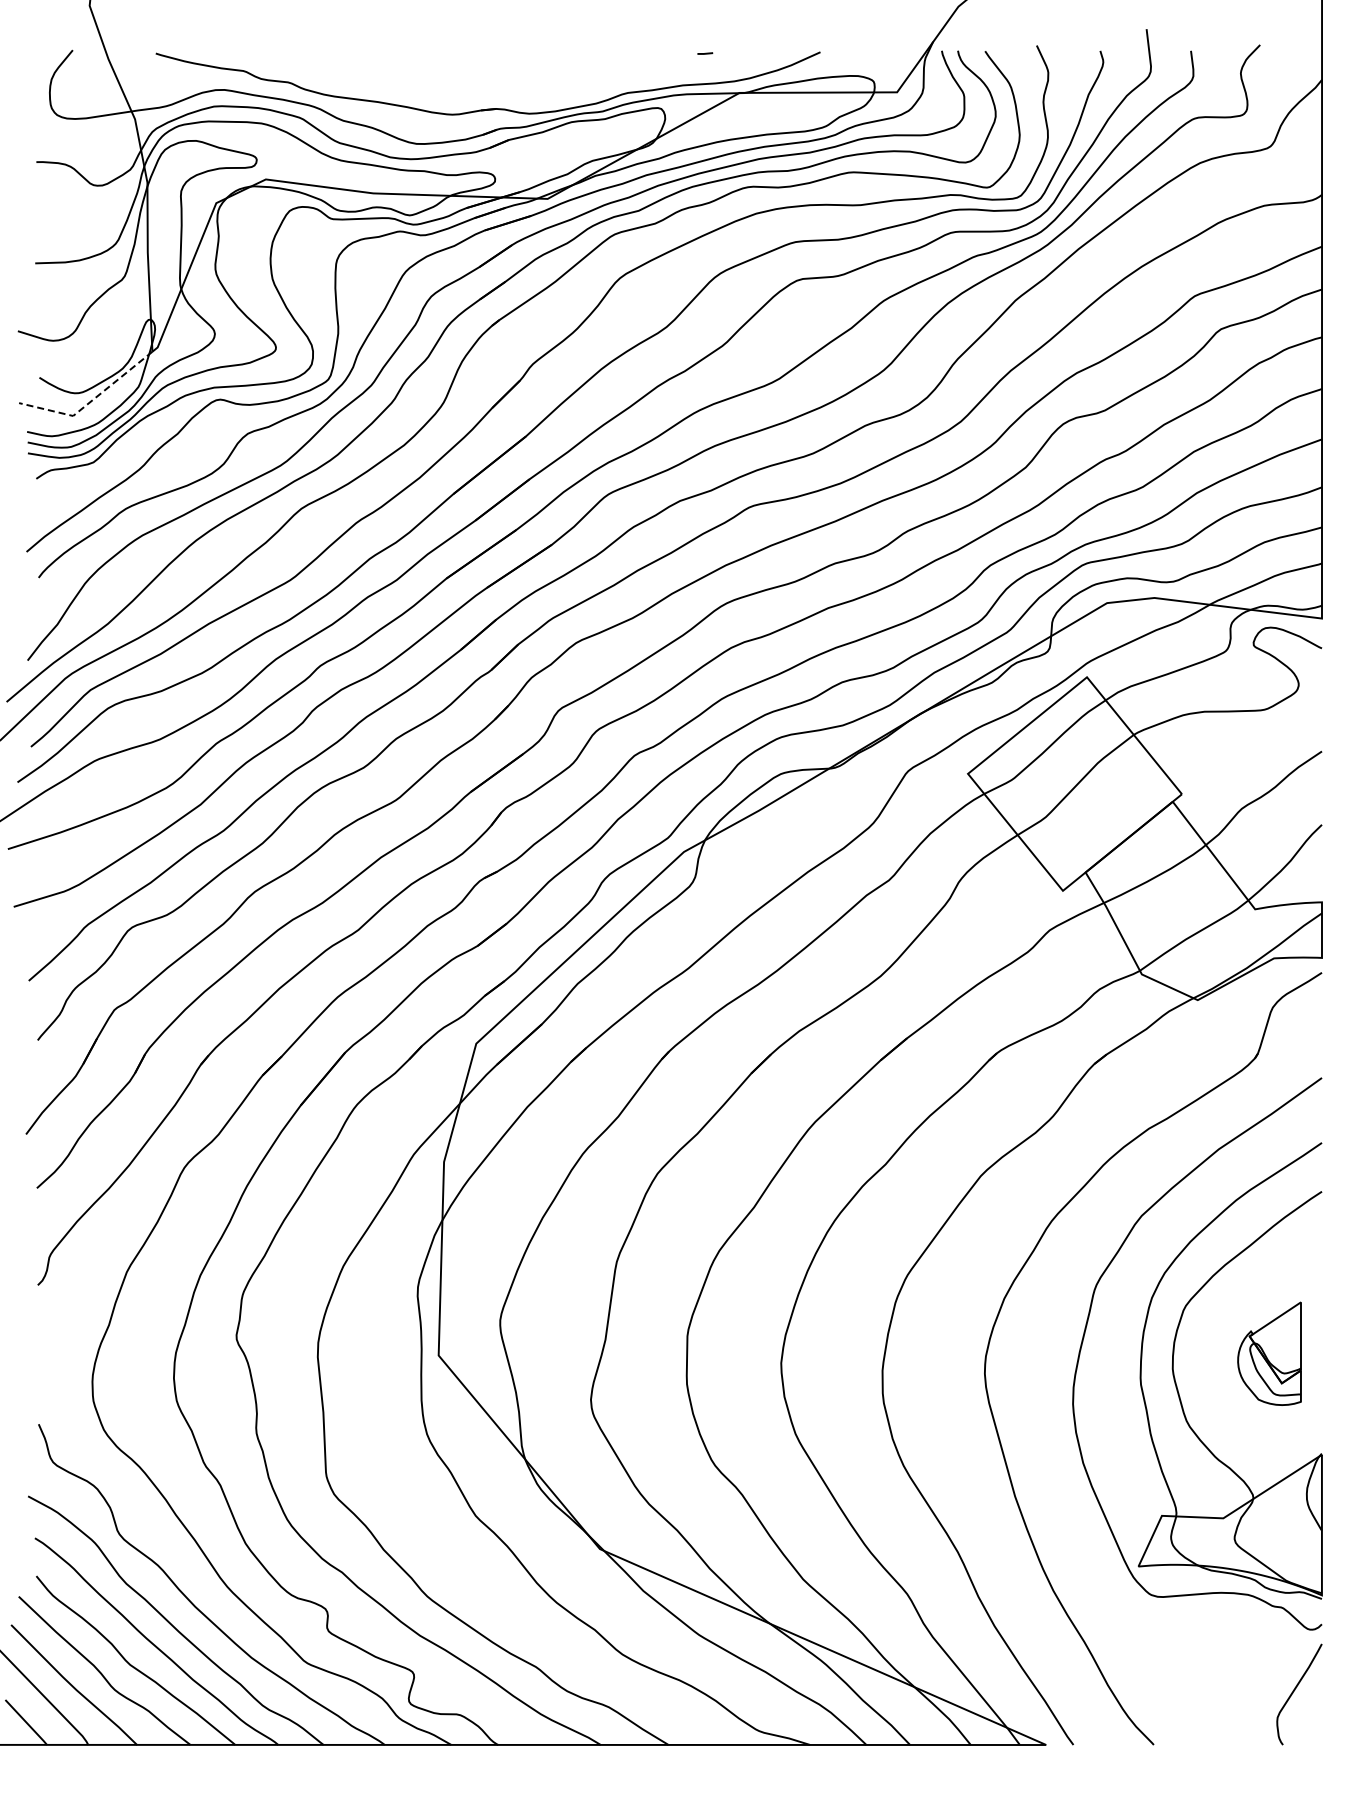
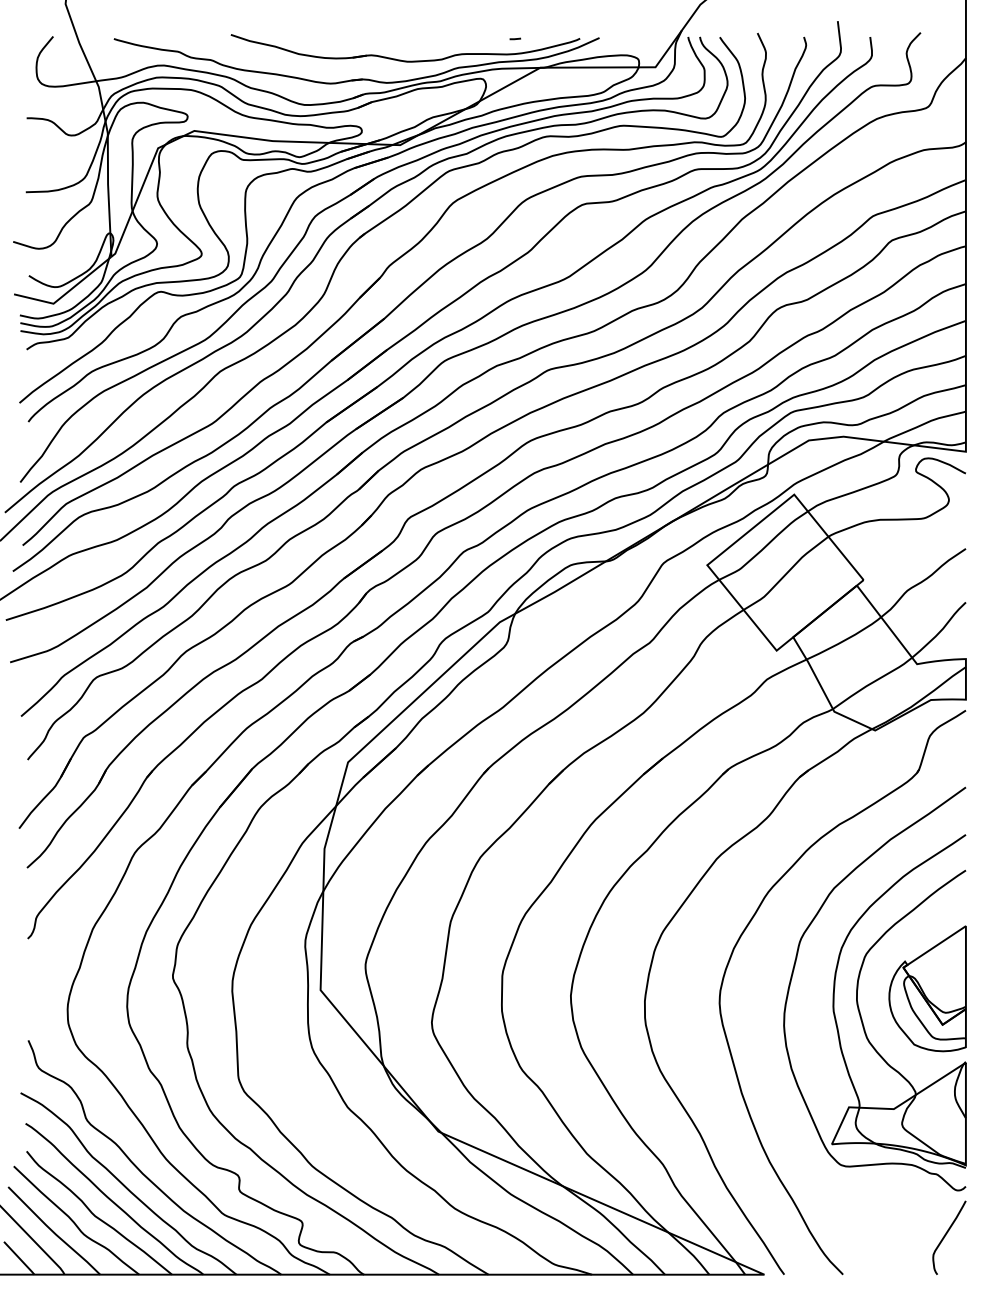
part: (550, 82) -> (402, 60), added
line: (90, 401) -> (66, 293), dashed -> solid
part: (1269, 1353) -> (927, 988), size x1.67

